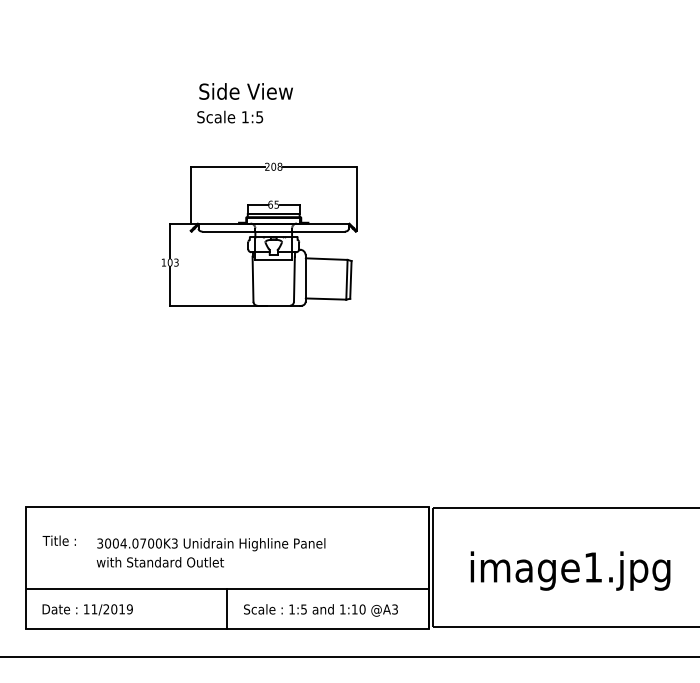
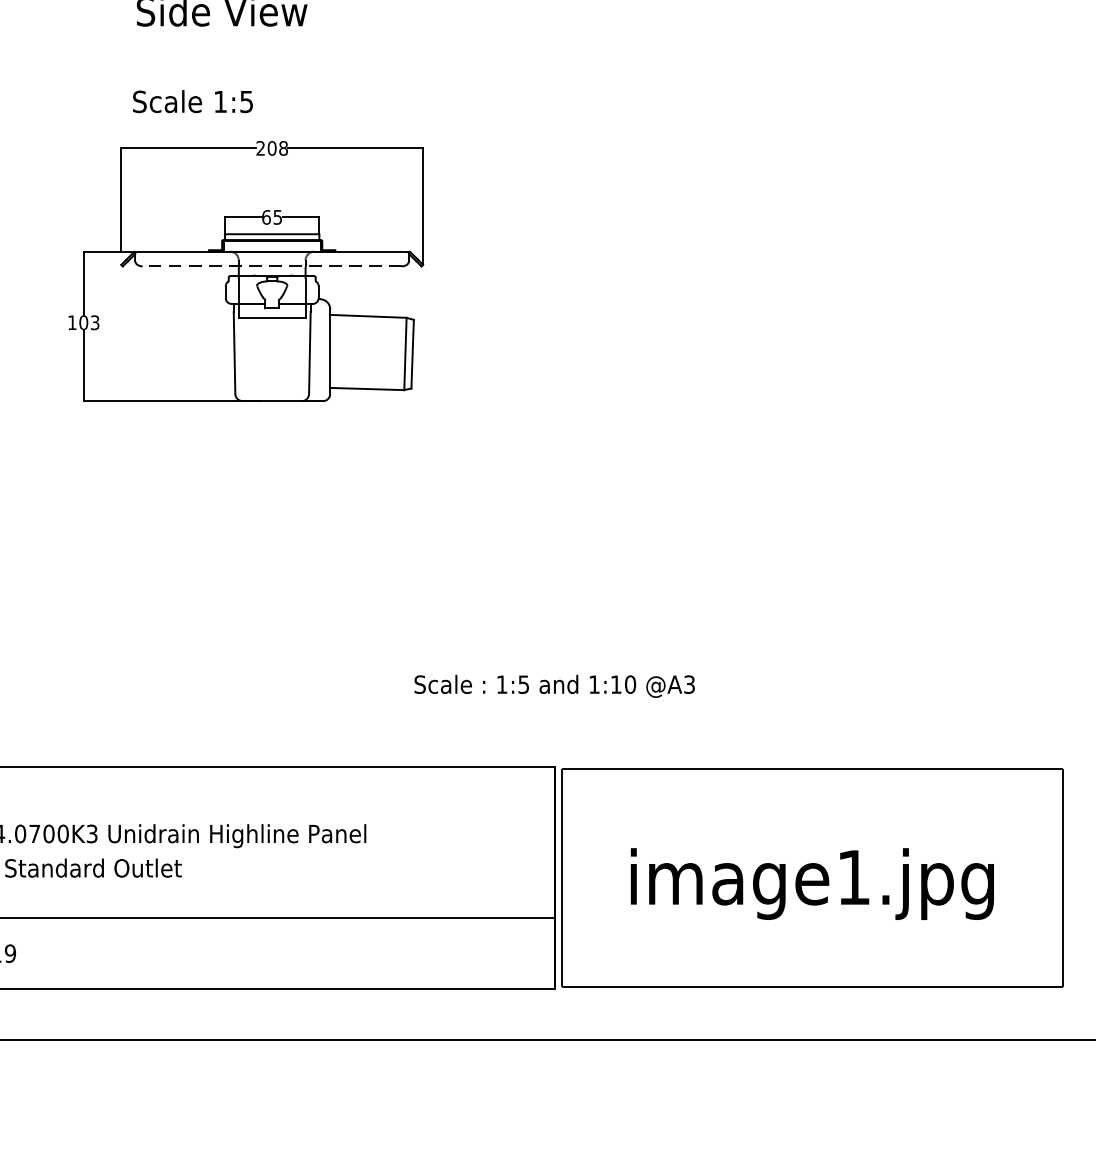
text: (230, 116) -> (193, 100), moved
line: (273, 231) -> (271, 266), solid -> dashed
line: (227, 608) -> (188, 952), removed
text: (320, 610) -> (553, 686), moved

